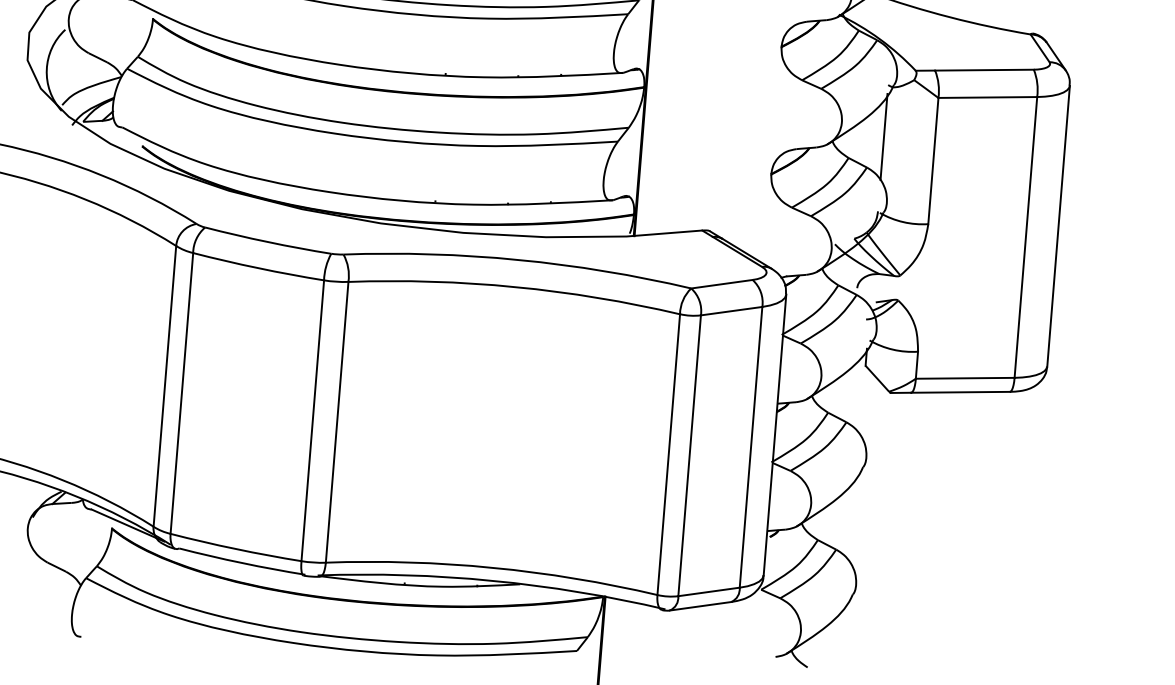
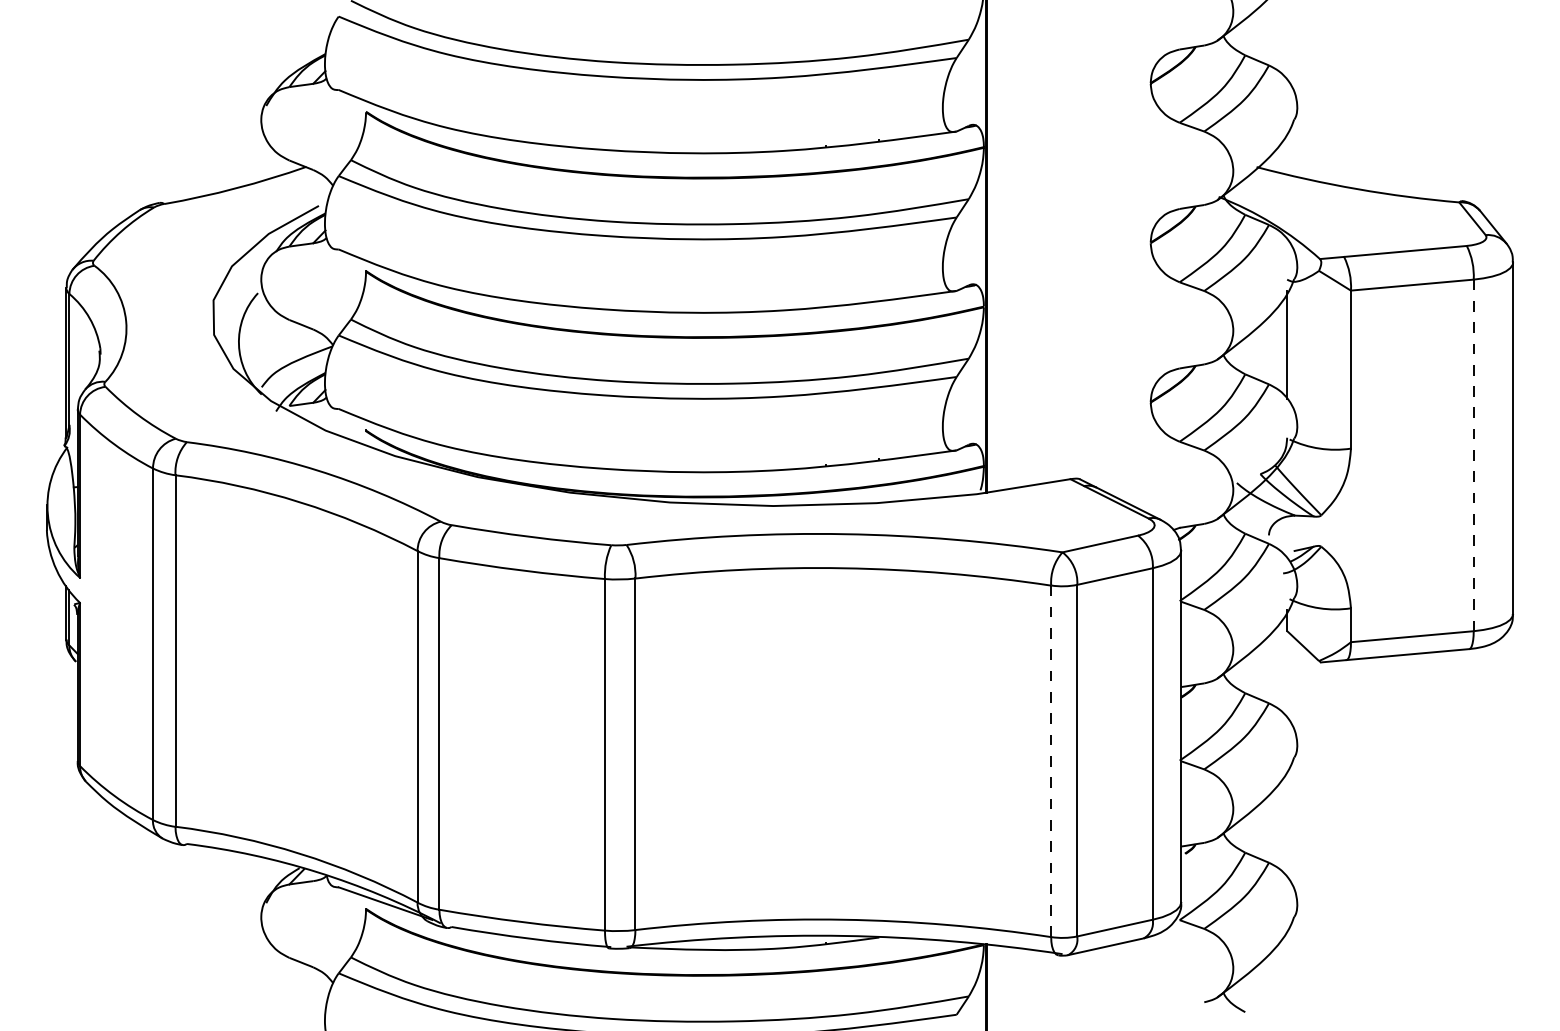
line: (1025, 237) -> (1473, 455), solid -> dashed
line: (668, 454) -> (1051, 761), solid -> dashed

